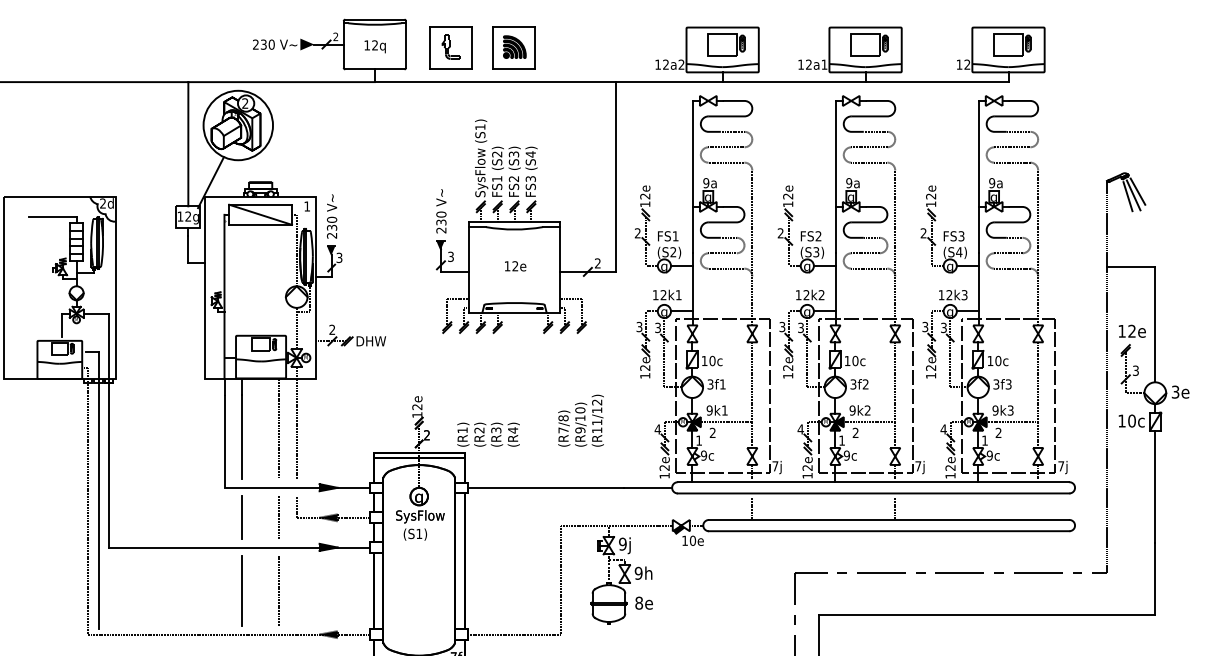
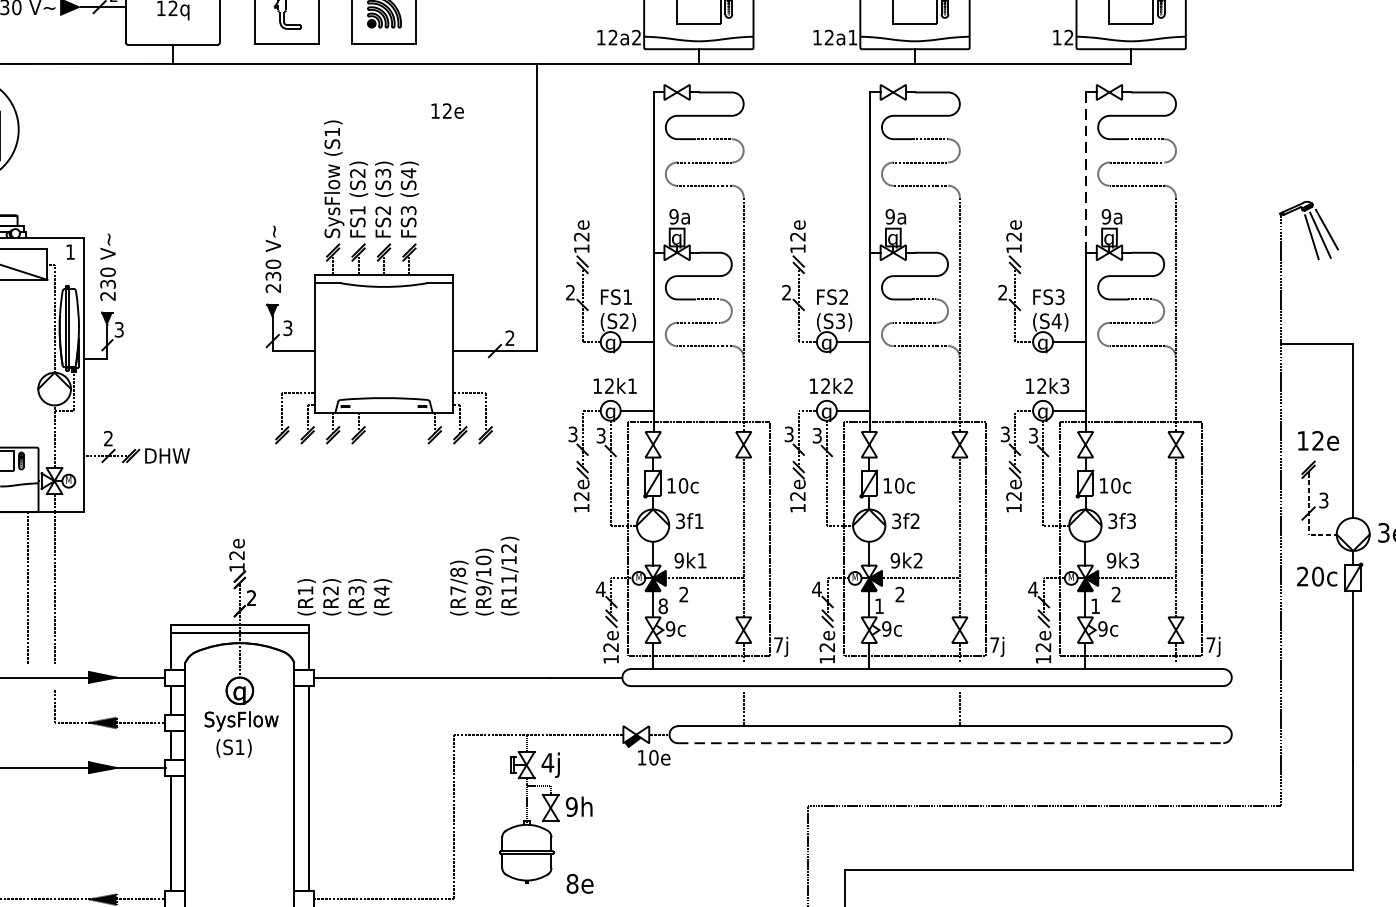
line: (978, 153) -> (1085, 171), solid -> dashed
text: (515, 266) -> (447, 111), moved
text: (1121, 420) -> (1302, 575), 10c -> 20c
text: (699, 440) -> (663, 606), 1 -> 8
line: (279, 517) -> (28, 722), removed
line: (889, 531) -> (951, 743), solid -> dashed
text: (622, 543) -> (547, 761), 9j -> 4j
line: (279, 590) -> (28, 832), removed
text: (643, 602) -> (579, 882), moved

